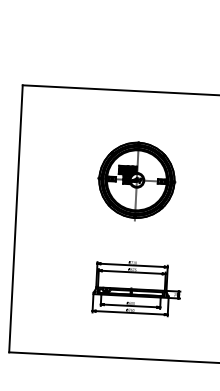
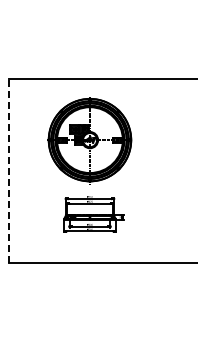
part: (136, 180) -> (89, 140), size x1.6
line: (15, 219) -> (8, 171), solid -> dashed

